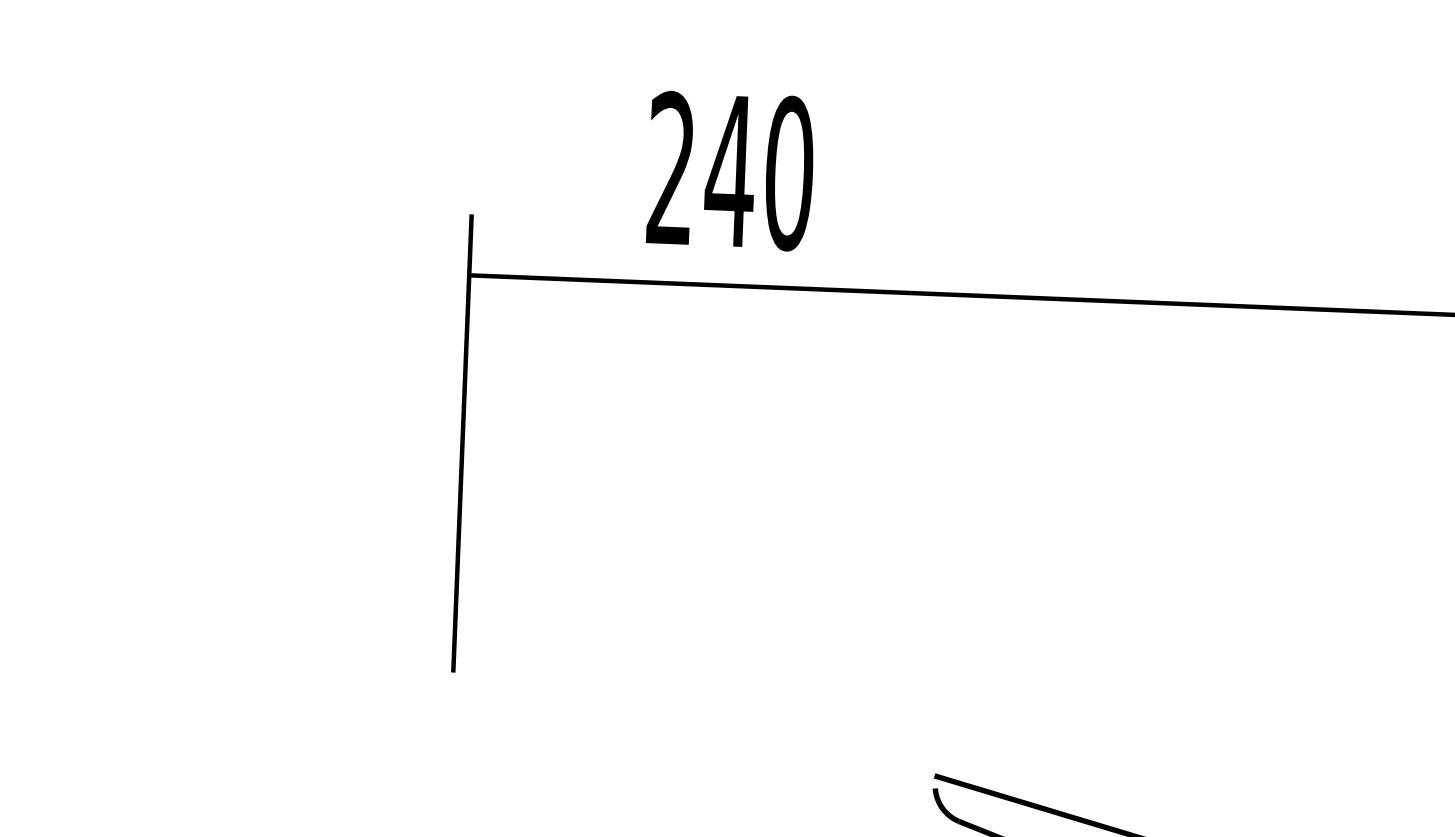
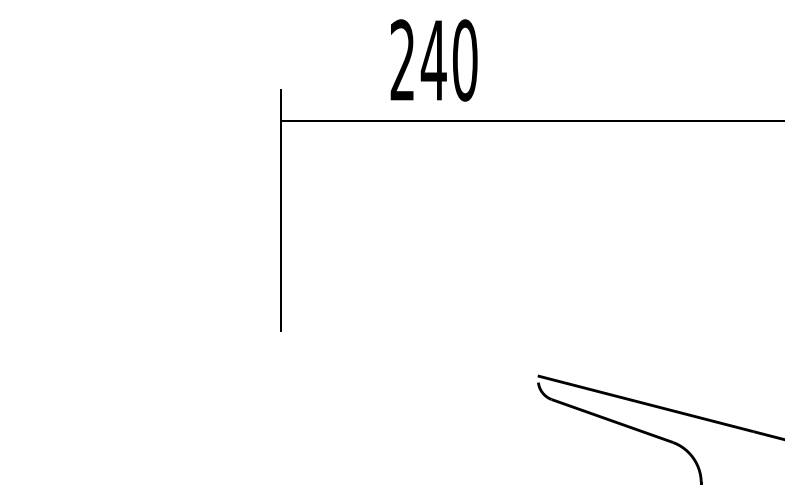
text: (729, 171) -> (433, 60), moved

